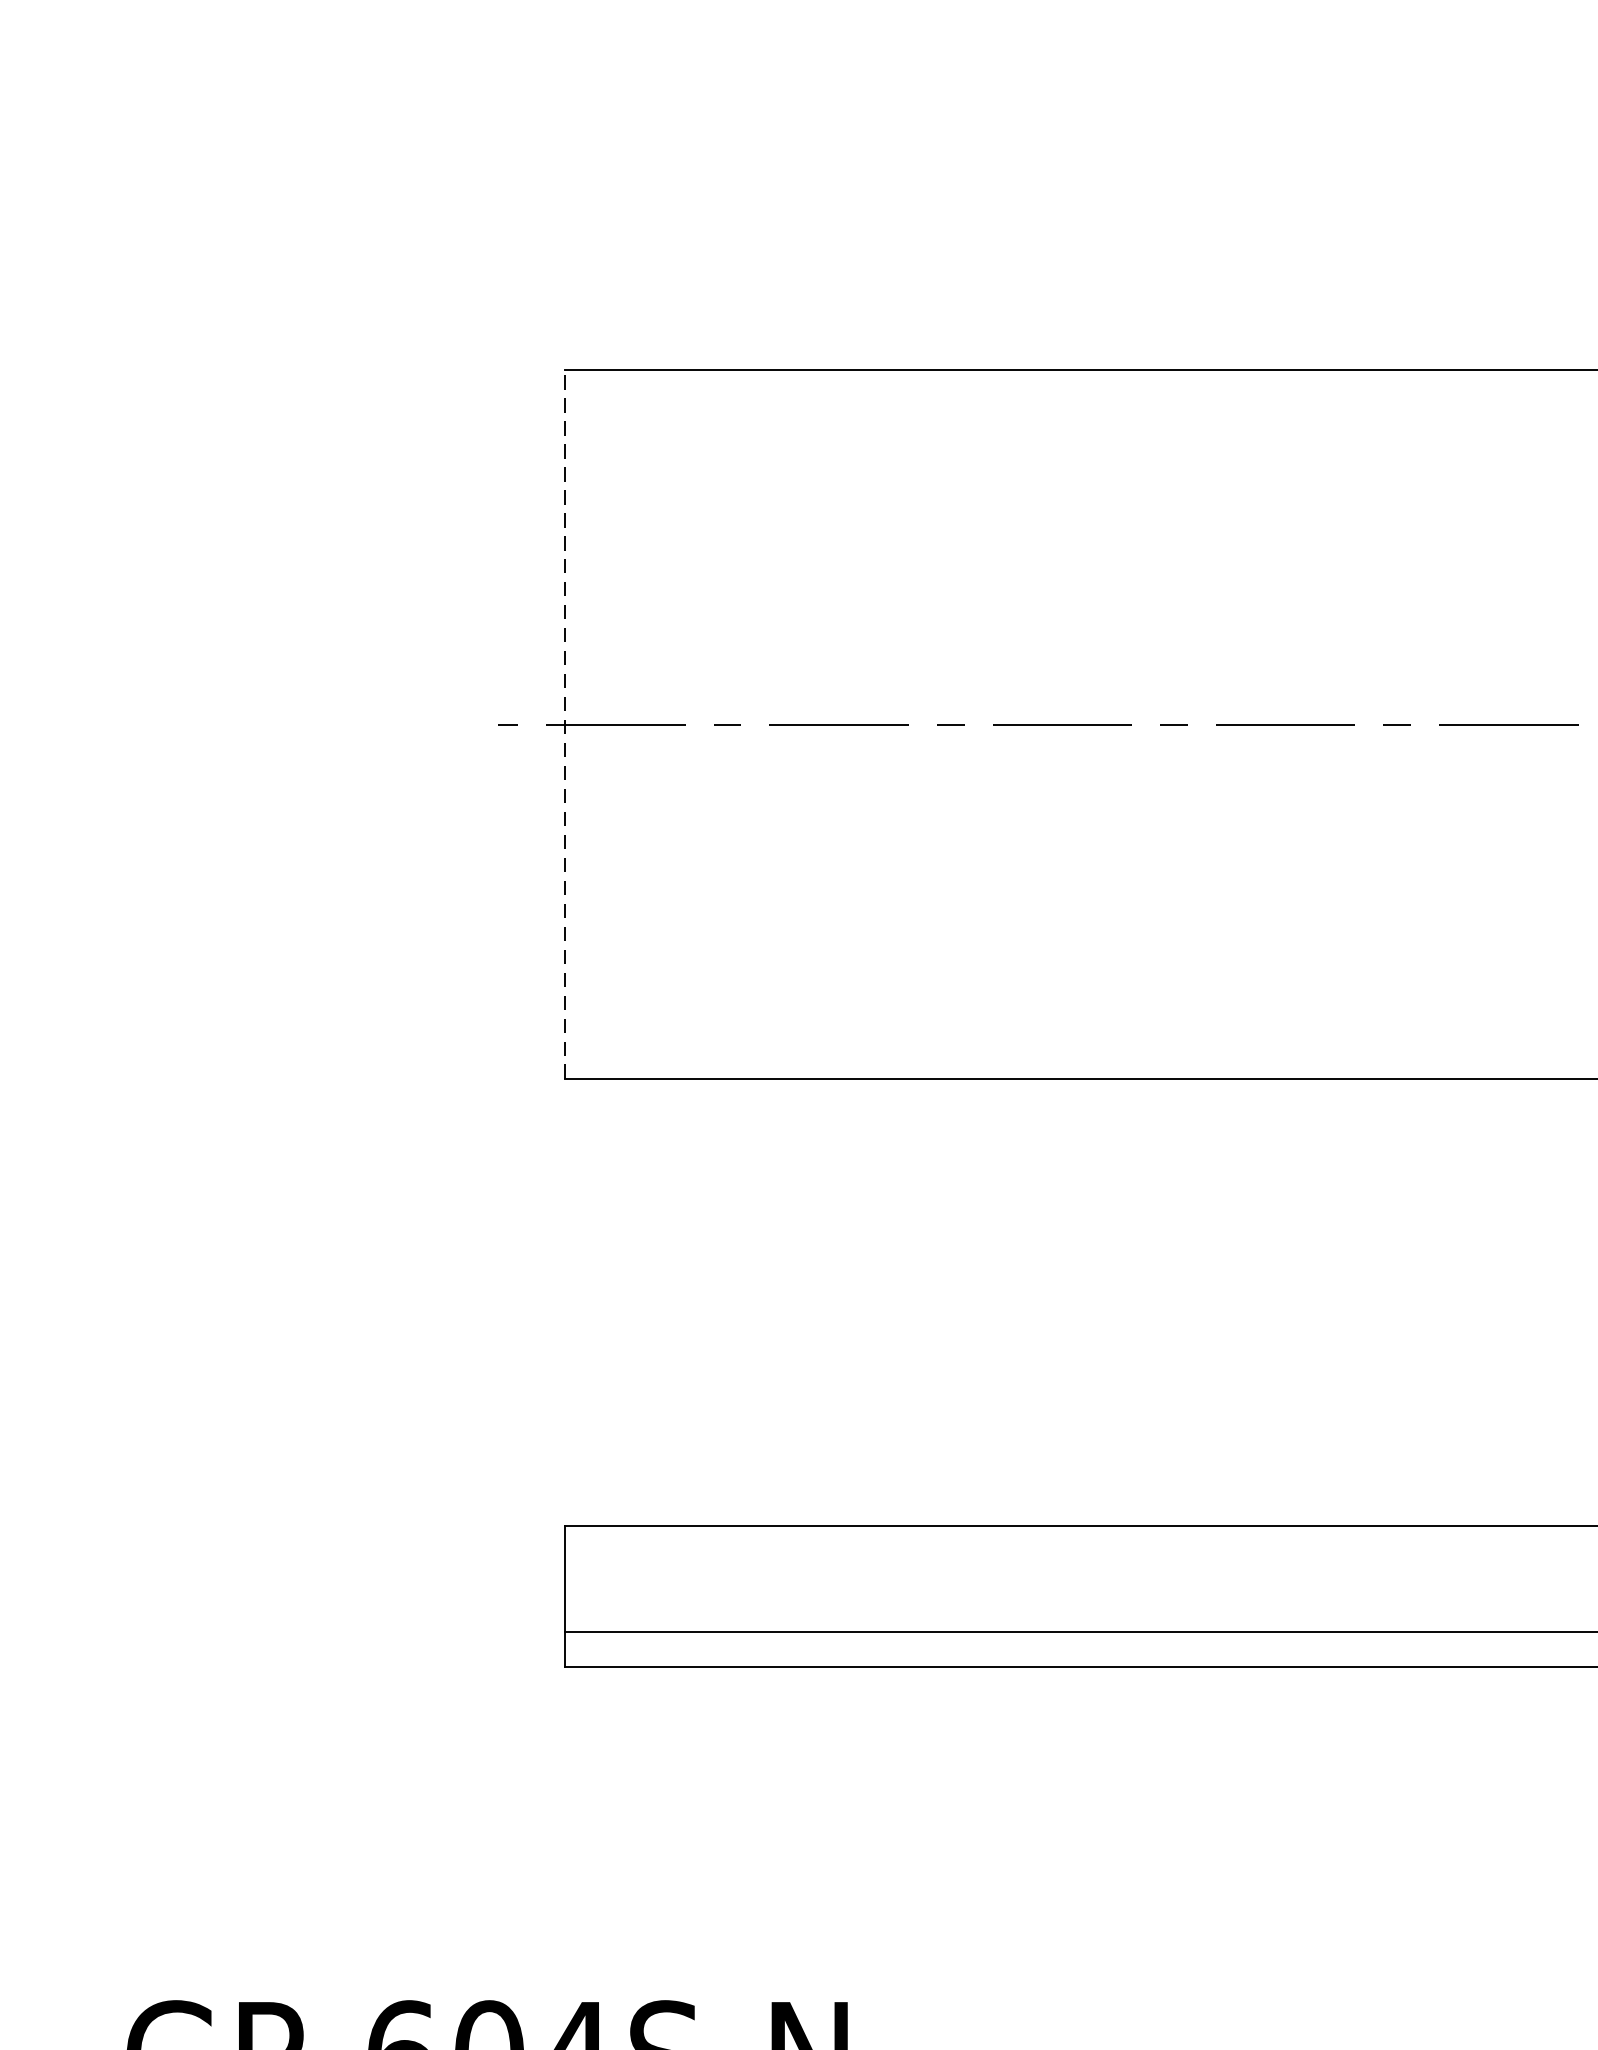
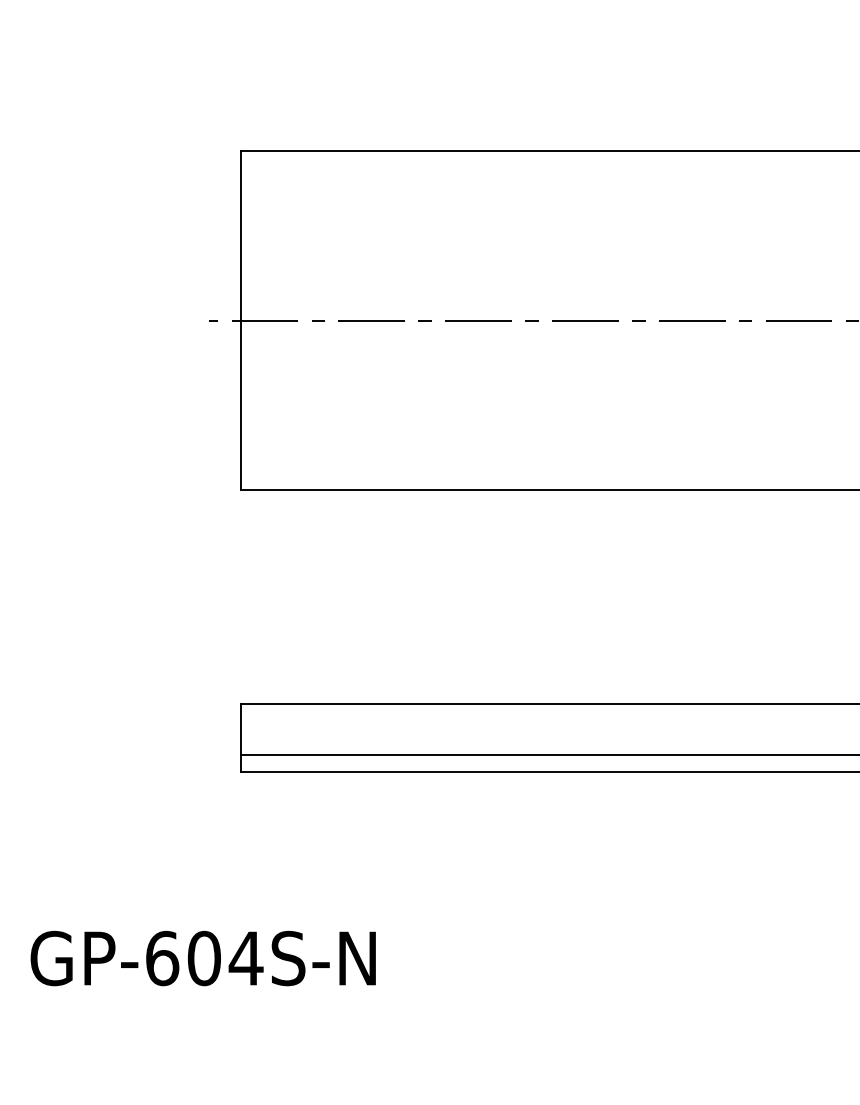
line: (564, 724) -> (240, 320), dashed -> solid

